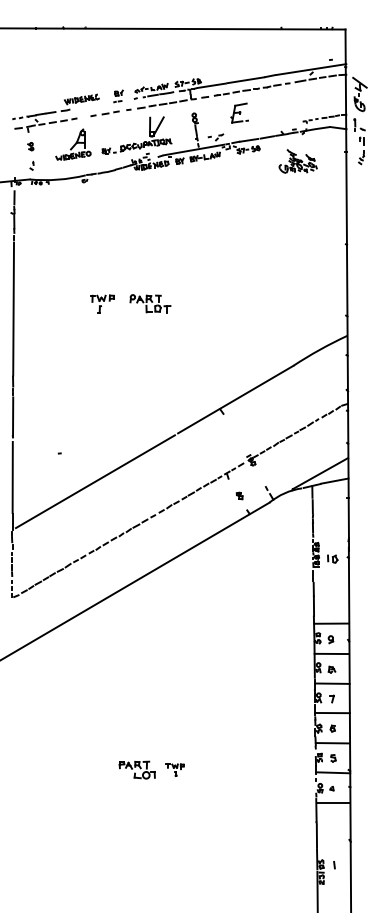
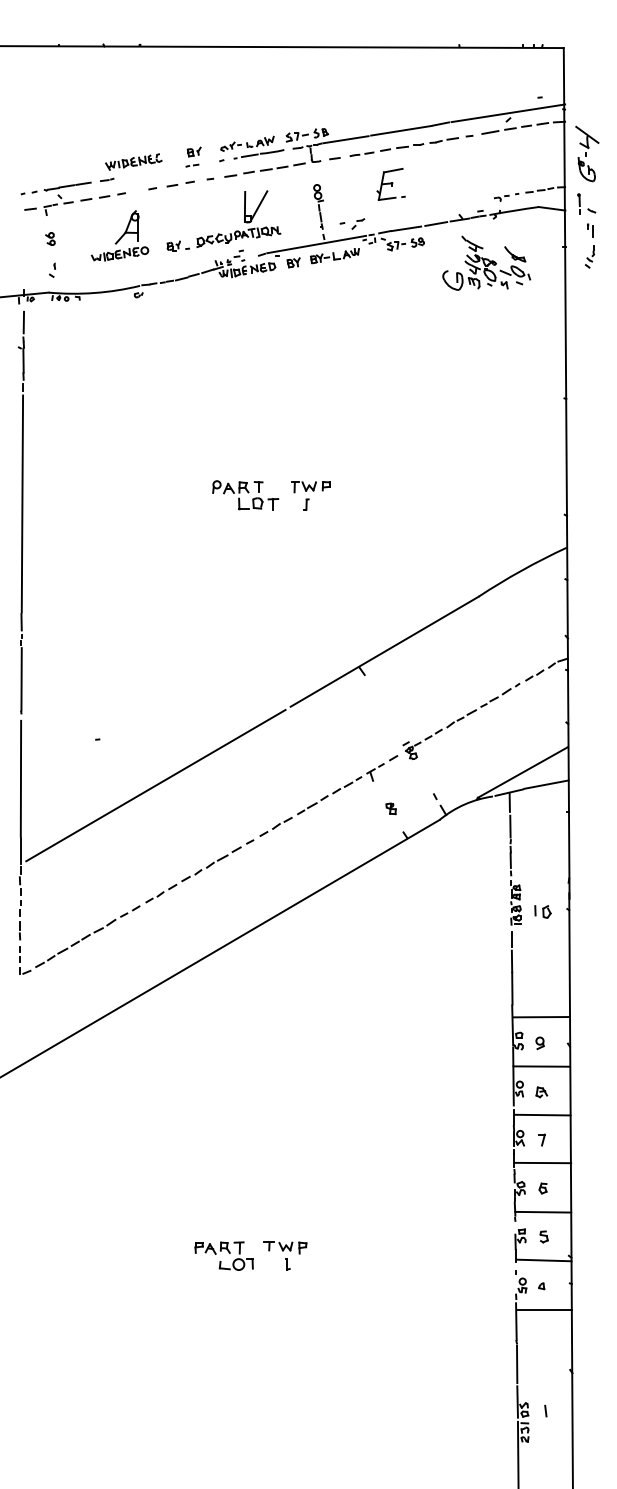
part: (297, 161) -> (485, 263), size x1.43
part: (102, 303) -> (310, 494), moved
part: (174, 770) -> (284, 1256), size x1.43

